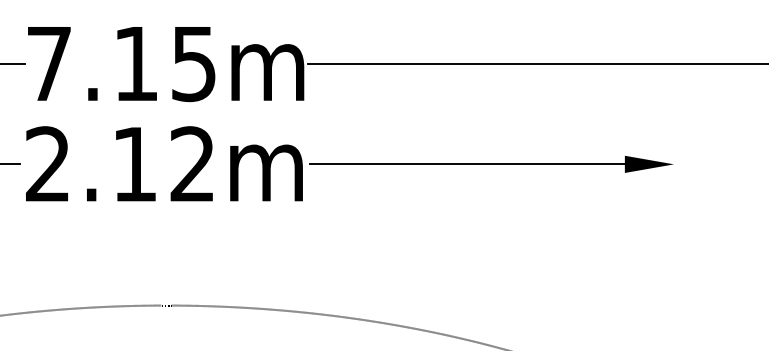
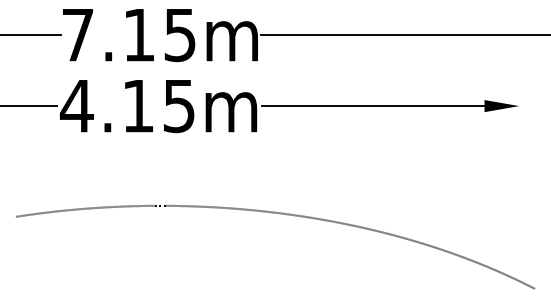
text: (118, 164) -> (126, 106), 2.12m -> 4.15m

